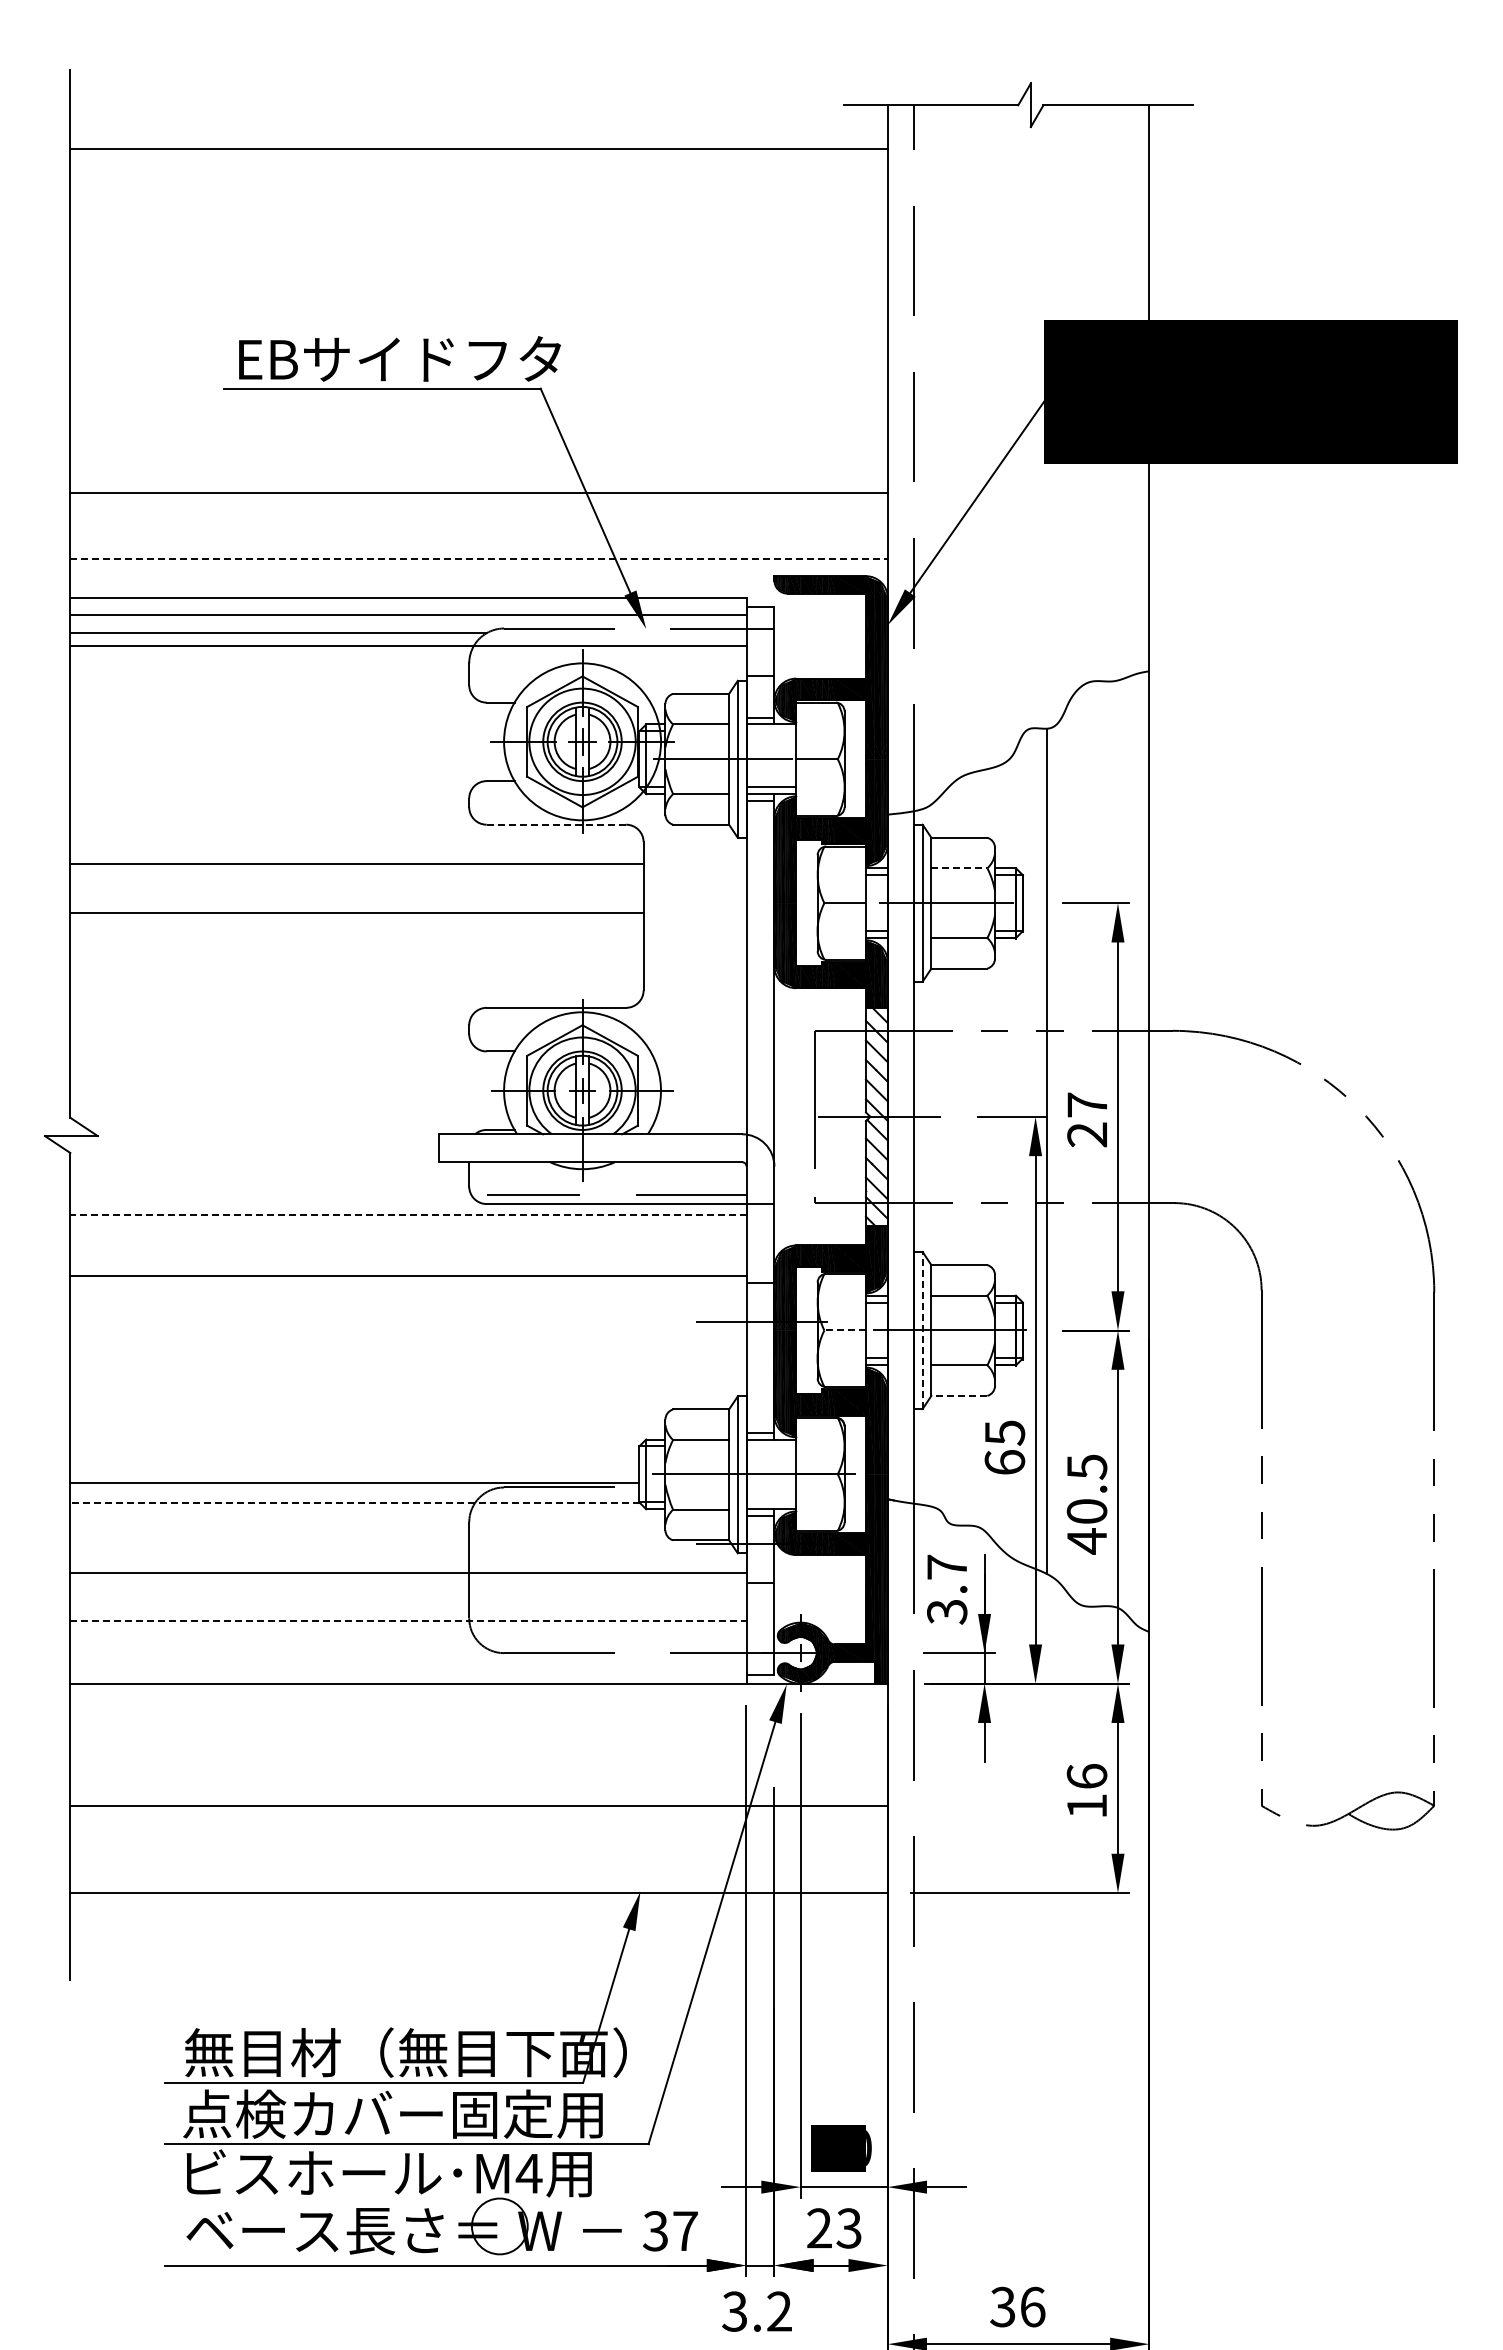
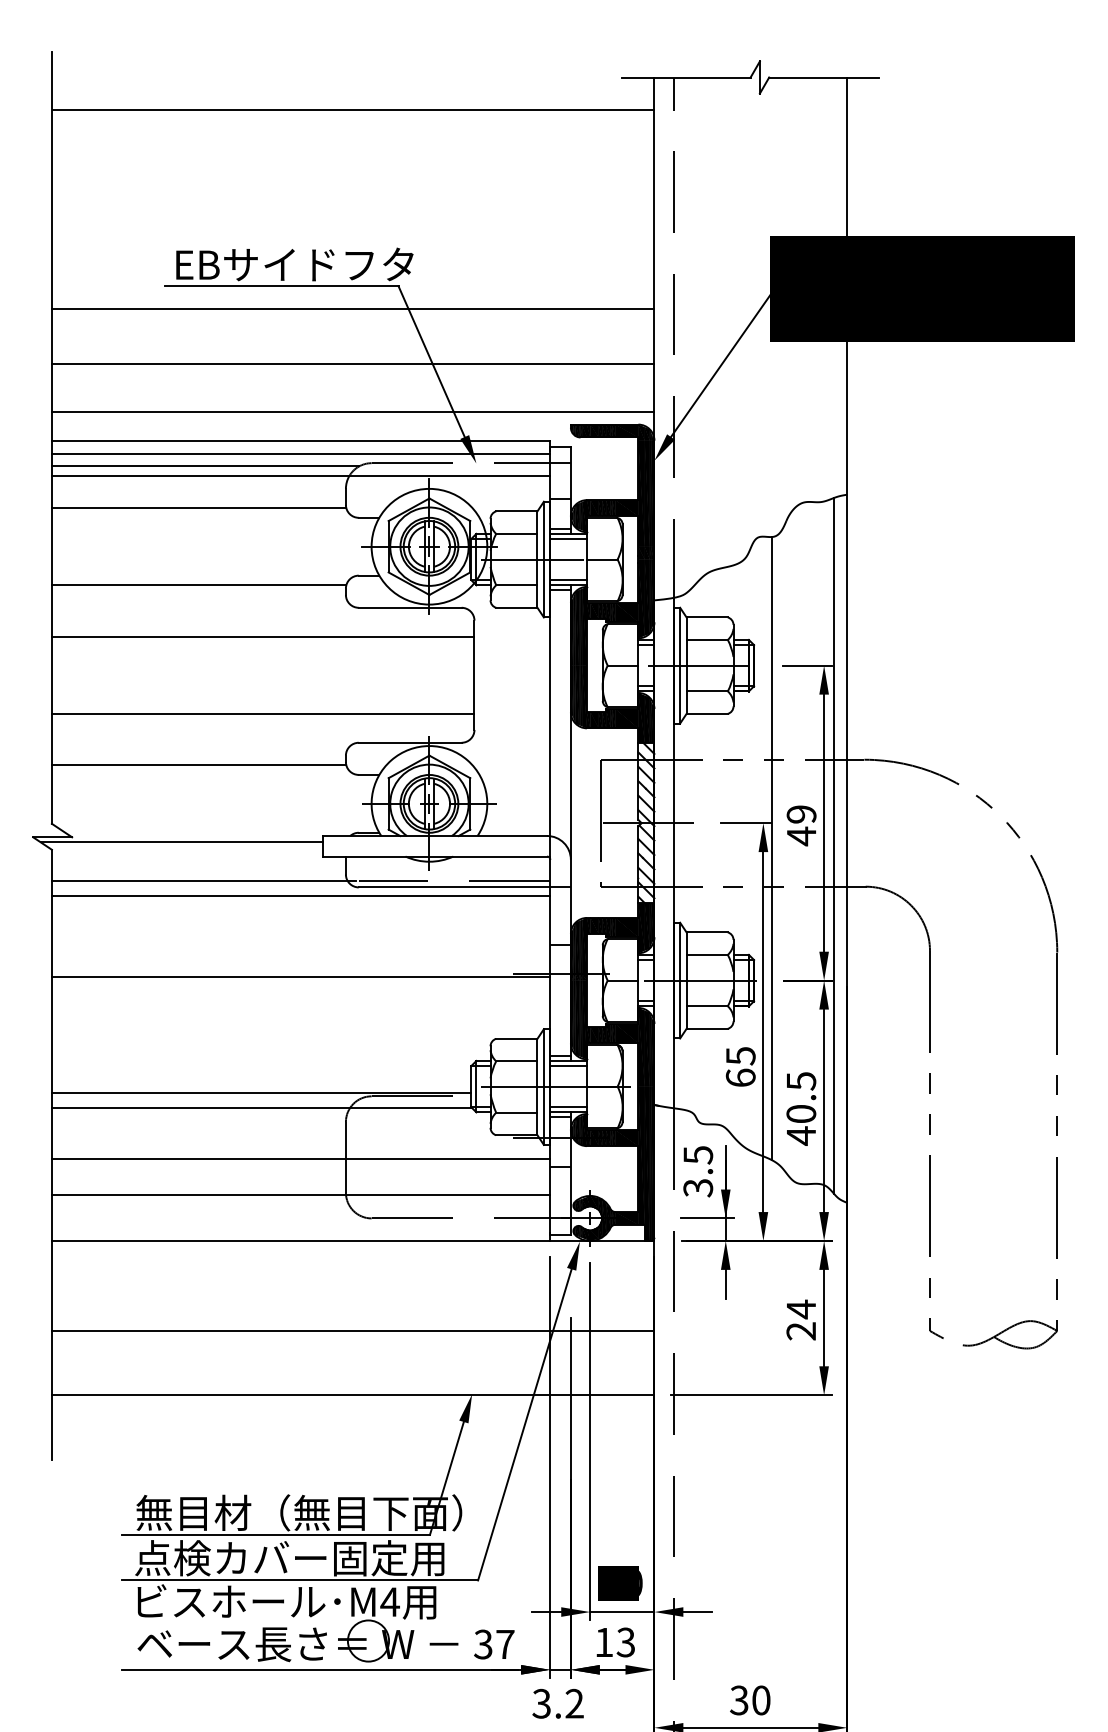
line: (478, 419) -> (352, 309), added
line: (479, 558) -> (353, 411), dashed -> solid
line: (269, 689) -> (198, 508), added
line: (771, 731) -> (568, 539), added
line: (269, 794) -> (198, 585), added
line: (556, 824) -> (410, 607), dashed -> solid
line: (959, 868) -> (707, 640), dashed -> solid
line: (356, 912) -> (262, 713), moved
line: (269, 1038) -> (198, 765), added
text: (1087, 1120) -> (801, 825), 27 -> 49
line: (246, 1143) -> (181, 842), added
line: (1131, 1147) -> (834, 845), added
line: (276, 1195) -> (203, 881), added
line: (407, 1215) -> (300, 895), dashed -> solid
line: (408, 1276) -> (301, 977), moved
line: (845, 1330) -> (623, 980), dashed -> solid
line: (922, 1330) -> (680, 980), dashed -> solid
line: (959, 1395) -> (707, 1028), dashed -> solid
line: (771, 1446) -> (568, 1066), added
line: (771, 1502) -> (568, 1107), added
line: (355, 1503) -> (262, 1108), dashed -> solid
text: (947, 1567) -> (698, 1155), 3.7 -> 3.5
line: (408, 1620) -> (301, 1194), dashed -> solid
text: (1086, 1790) -> (800, 1319), 16 -> 24
text: (819, 2228) -> (604, 1642), 23 -> 13
text: (1032, 2306) -> (761, 1700), 36 -> 30

